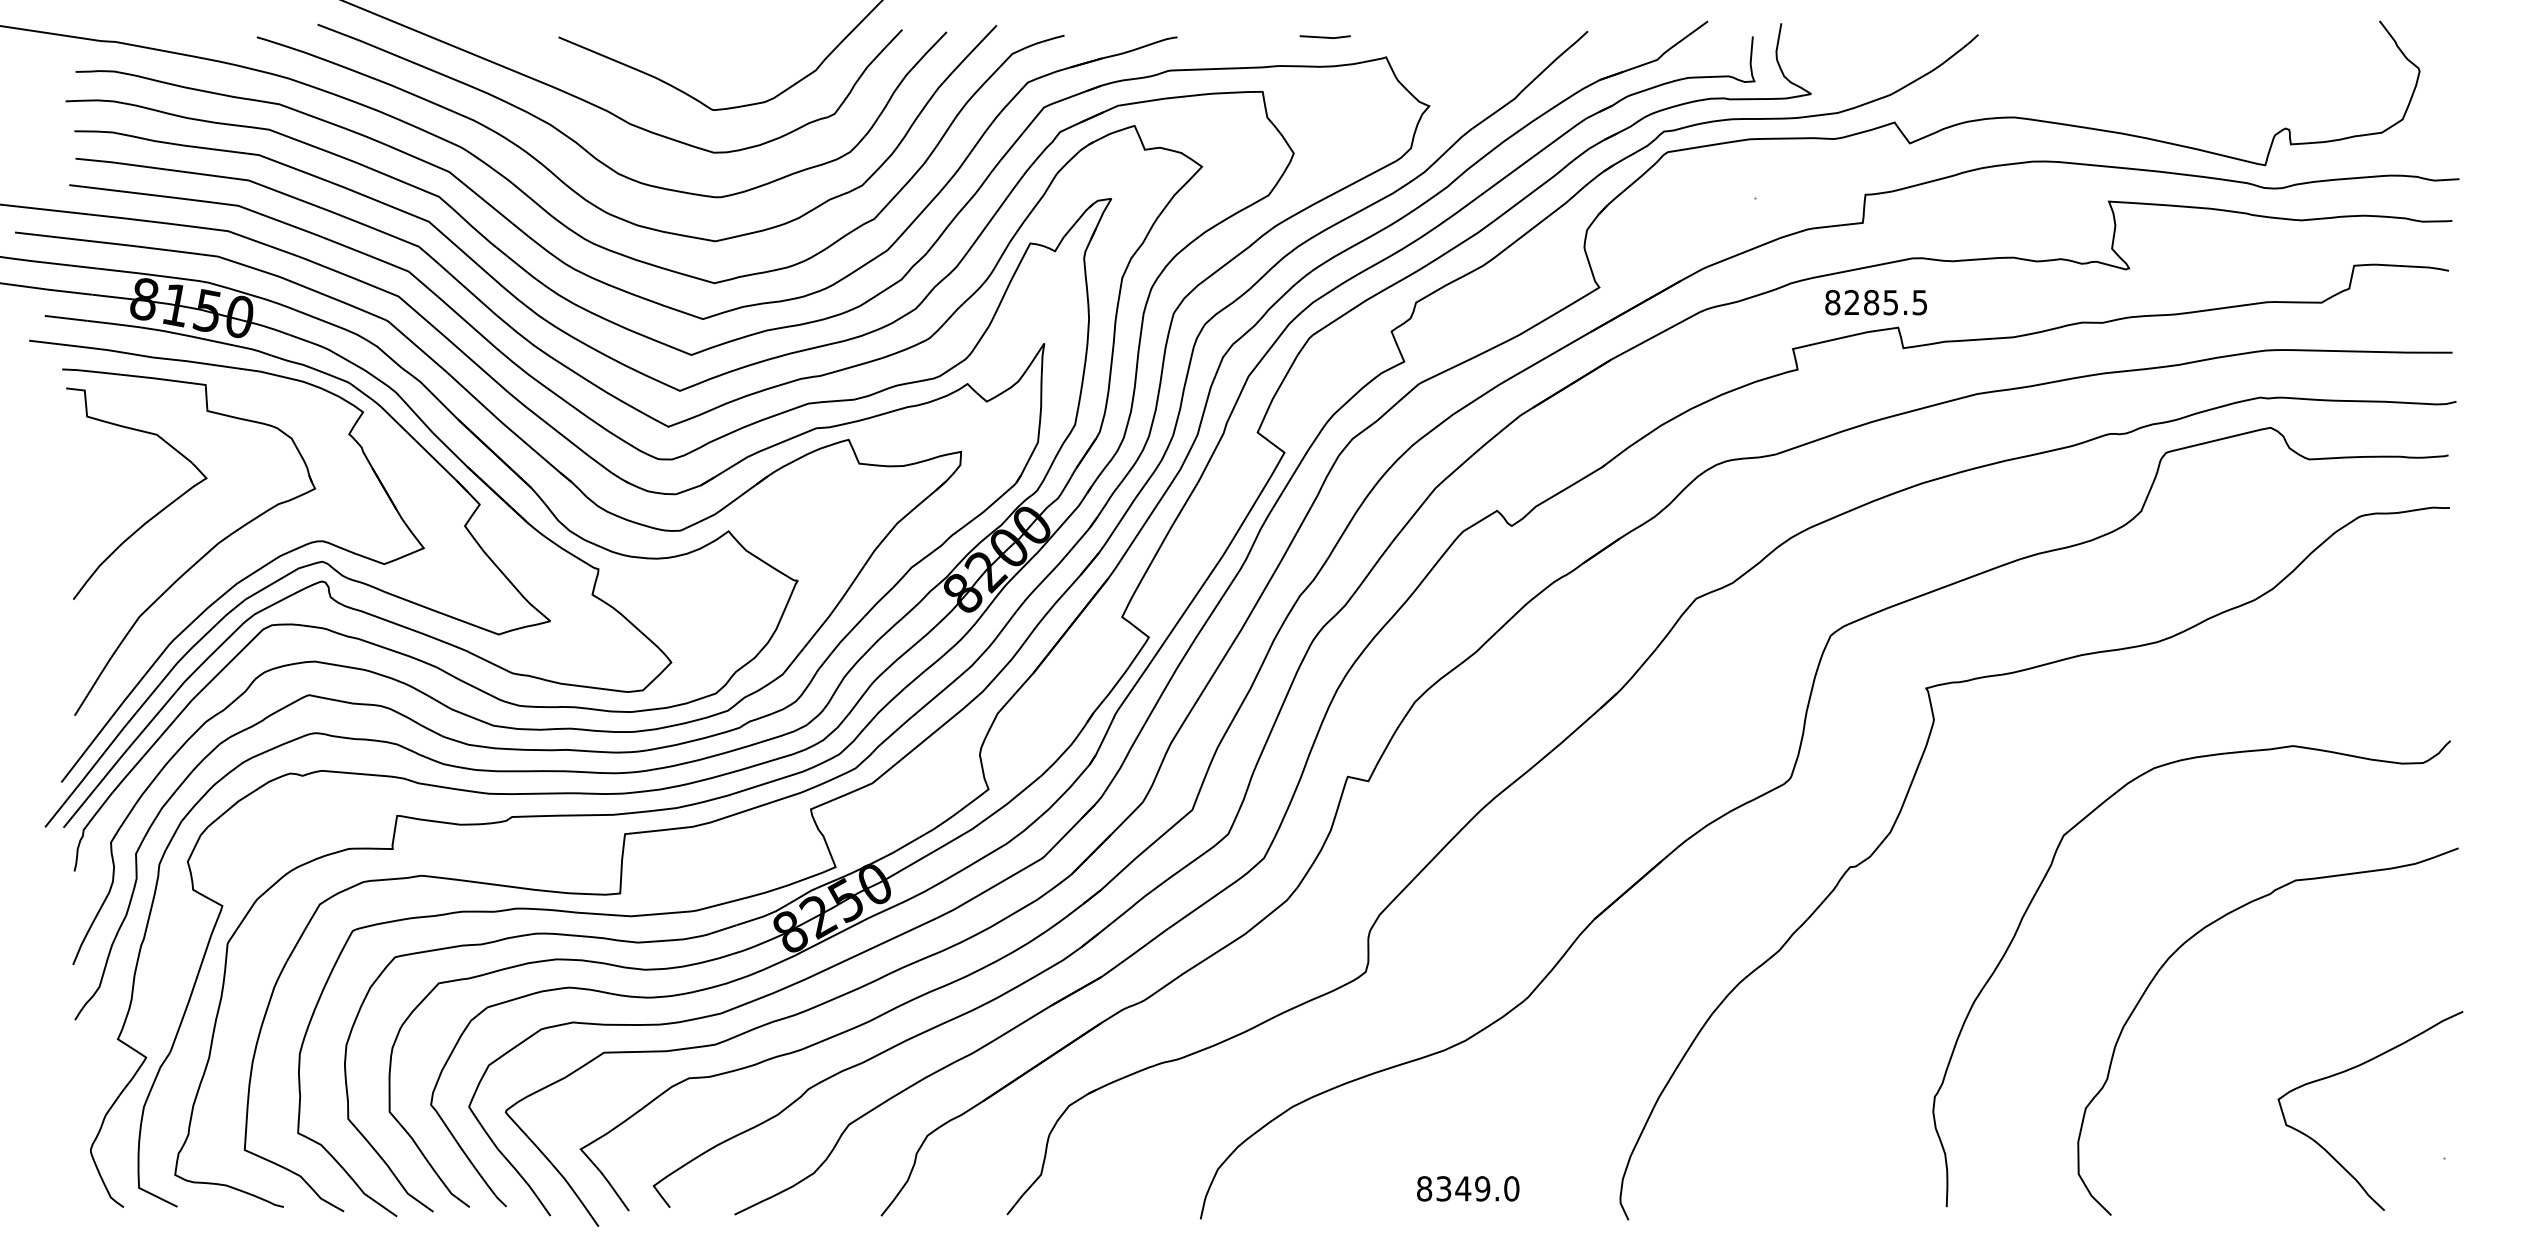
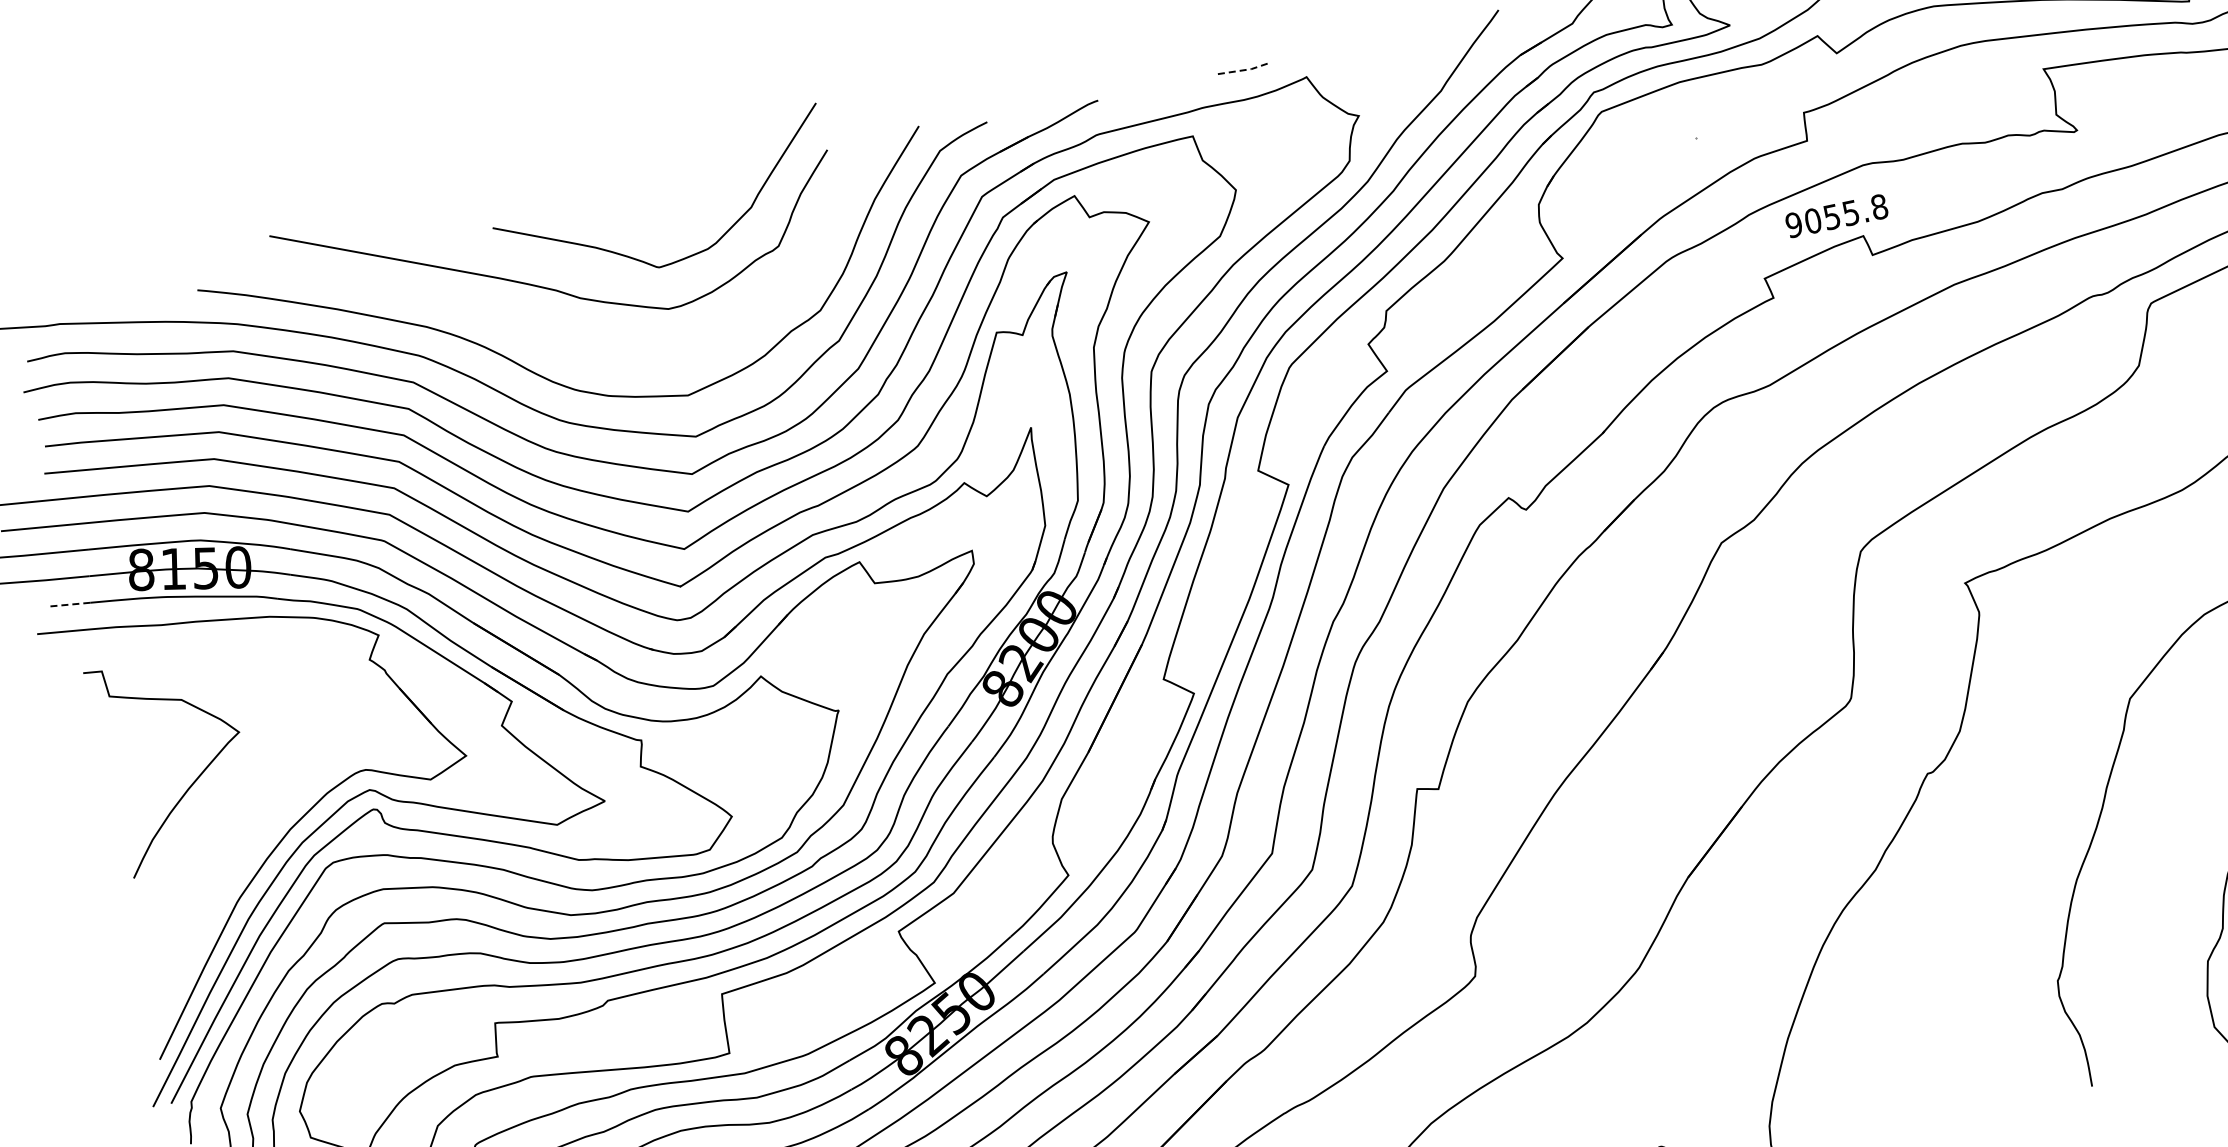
line: (1326, 37) -> (1244, 69), solid -> dashed
curve: (600, 160) -> (559, 340), removed
text: (1876, 302) -> (1836, 215), 8285.5 -> 9055.8
line: (66, 318) -> (69, 604), solid -> dashed
part: (199, 558) -> (248, 812), removed

